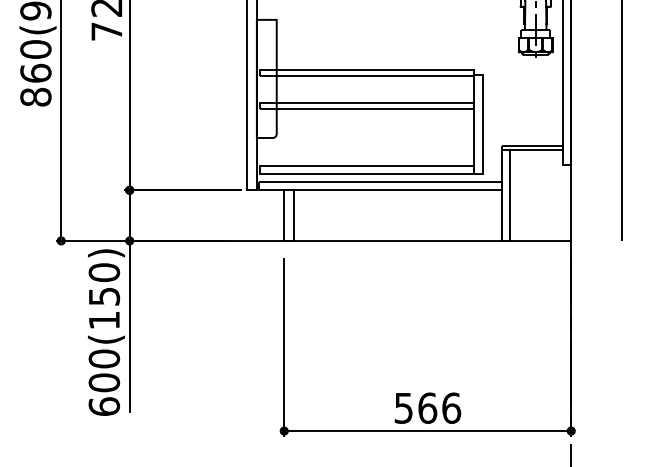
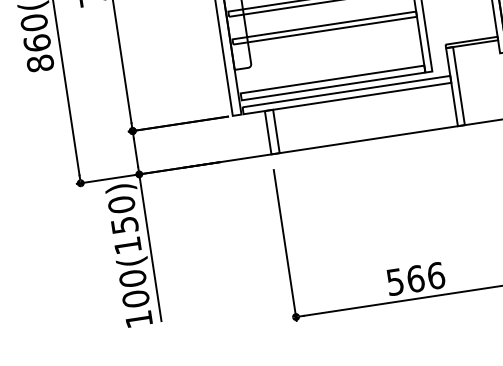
text: (104, 406) -> (139, 319), 600(150) -> 100(150)

